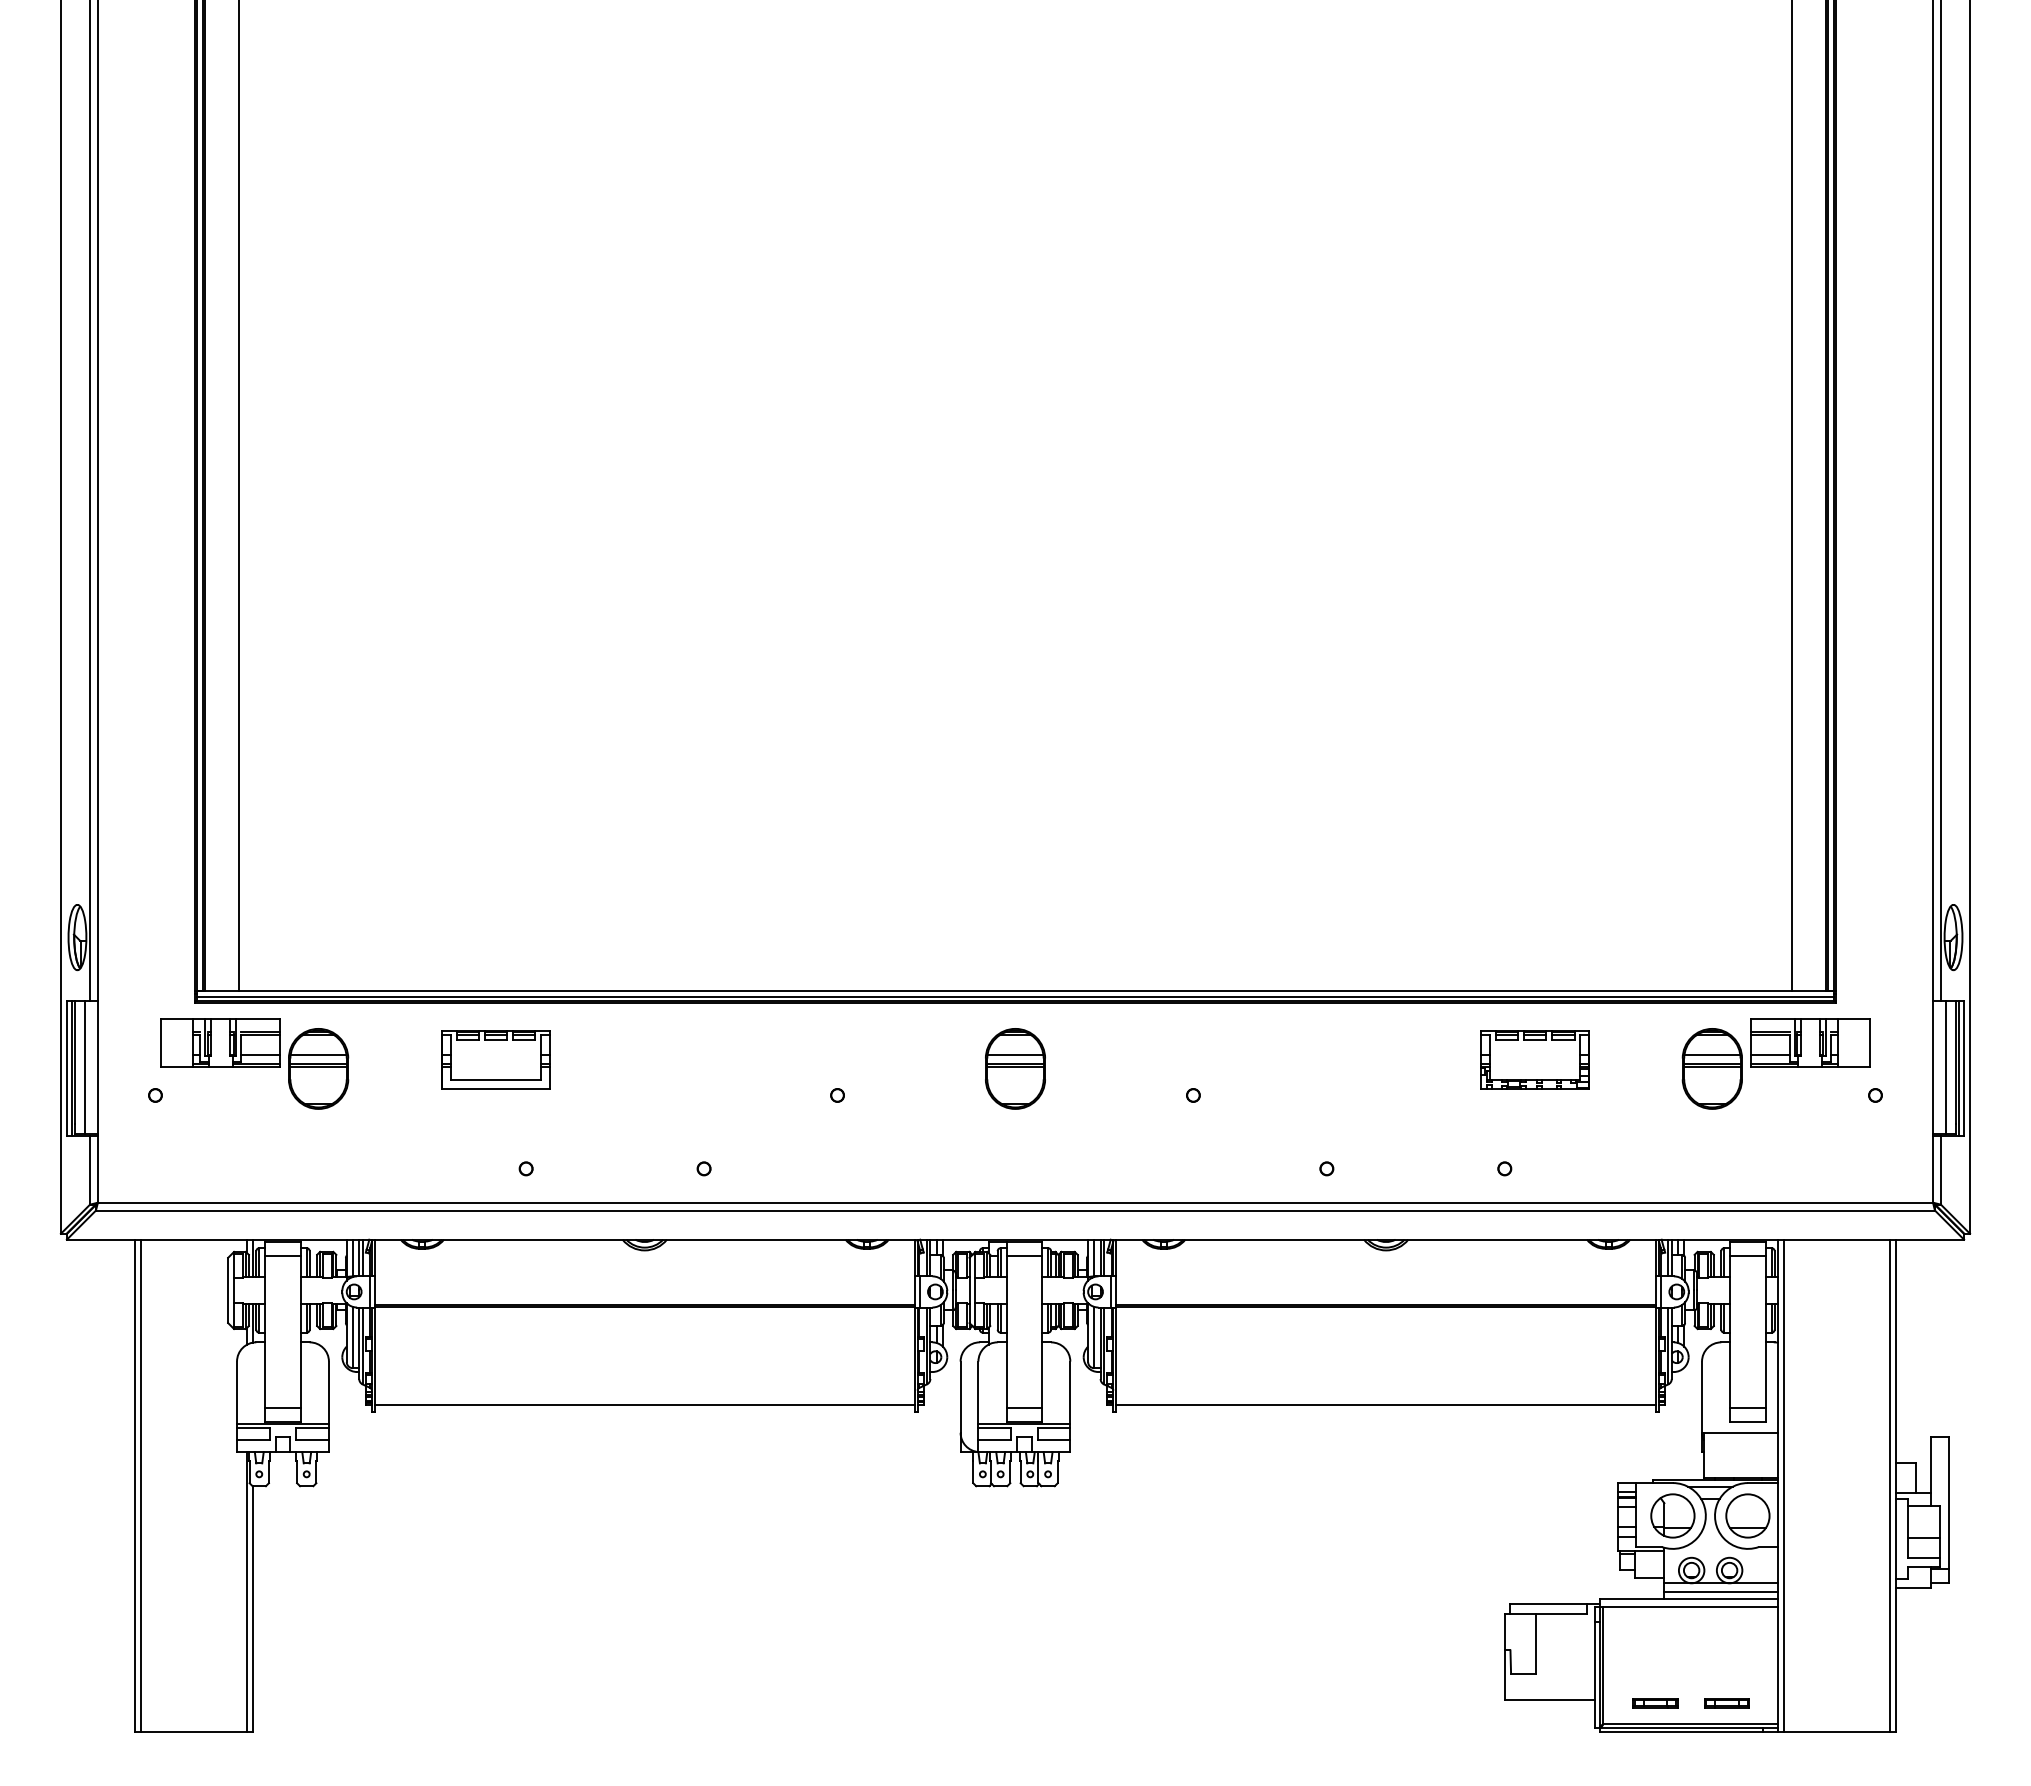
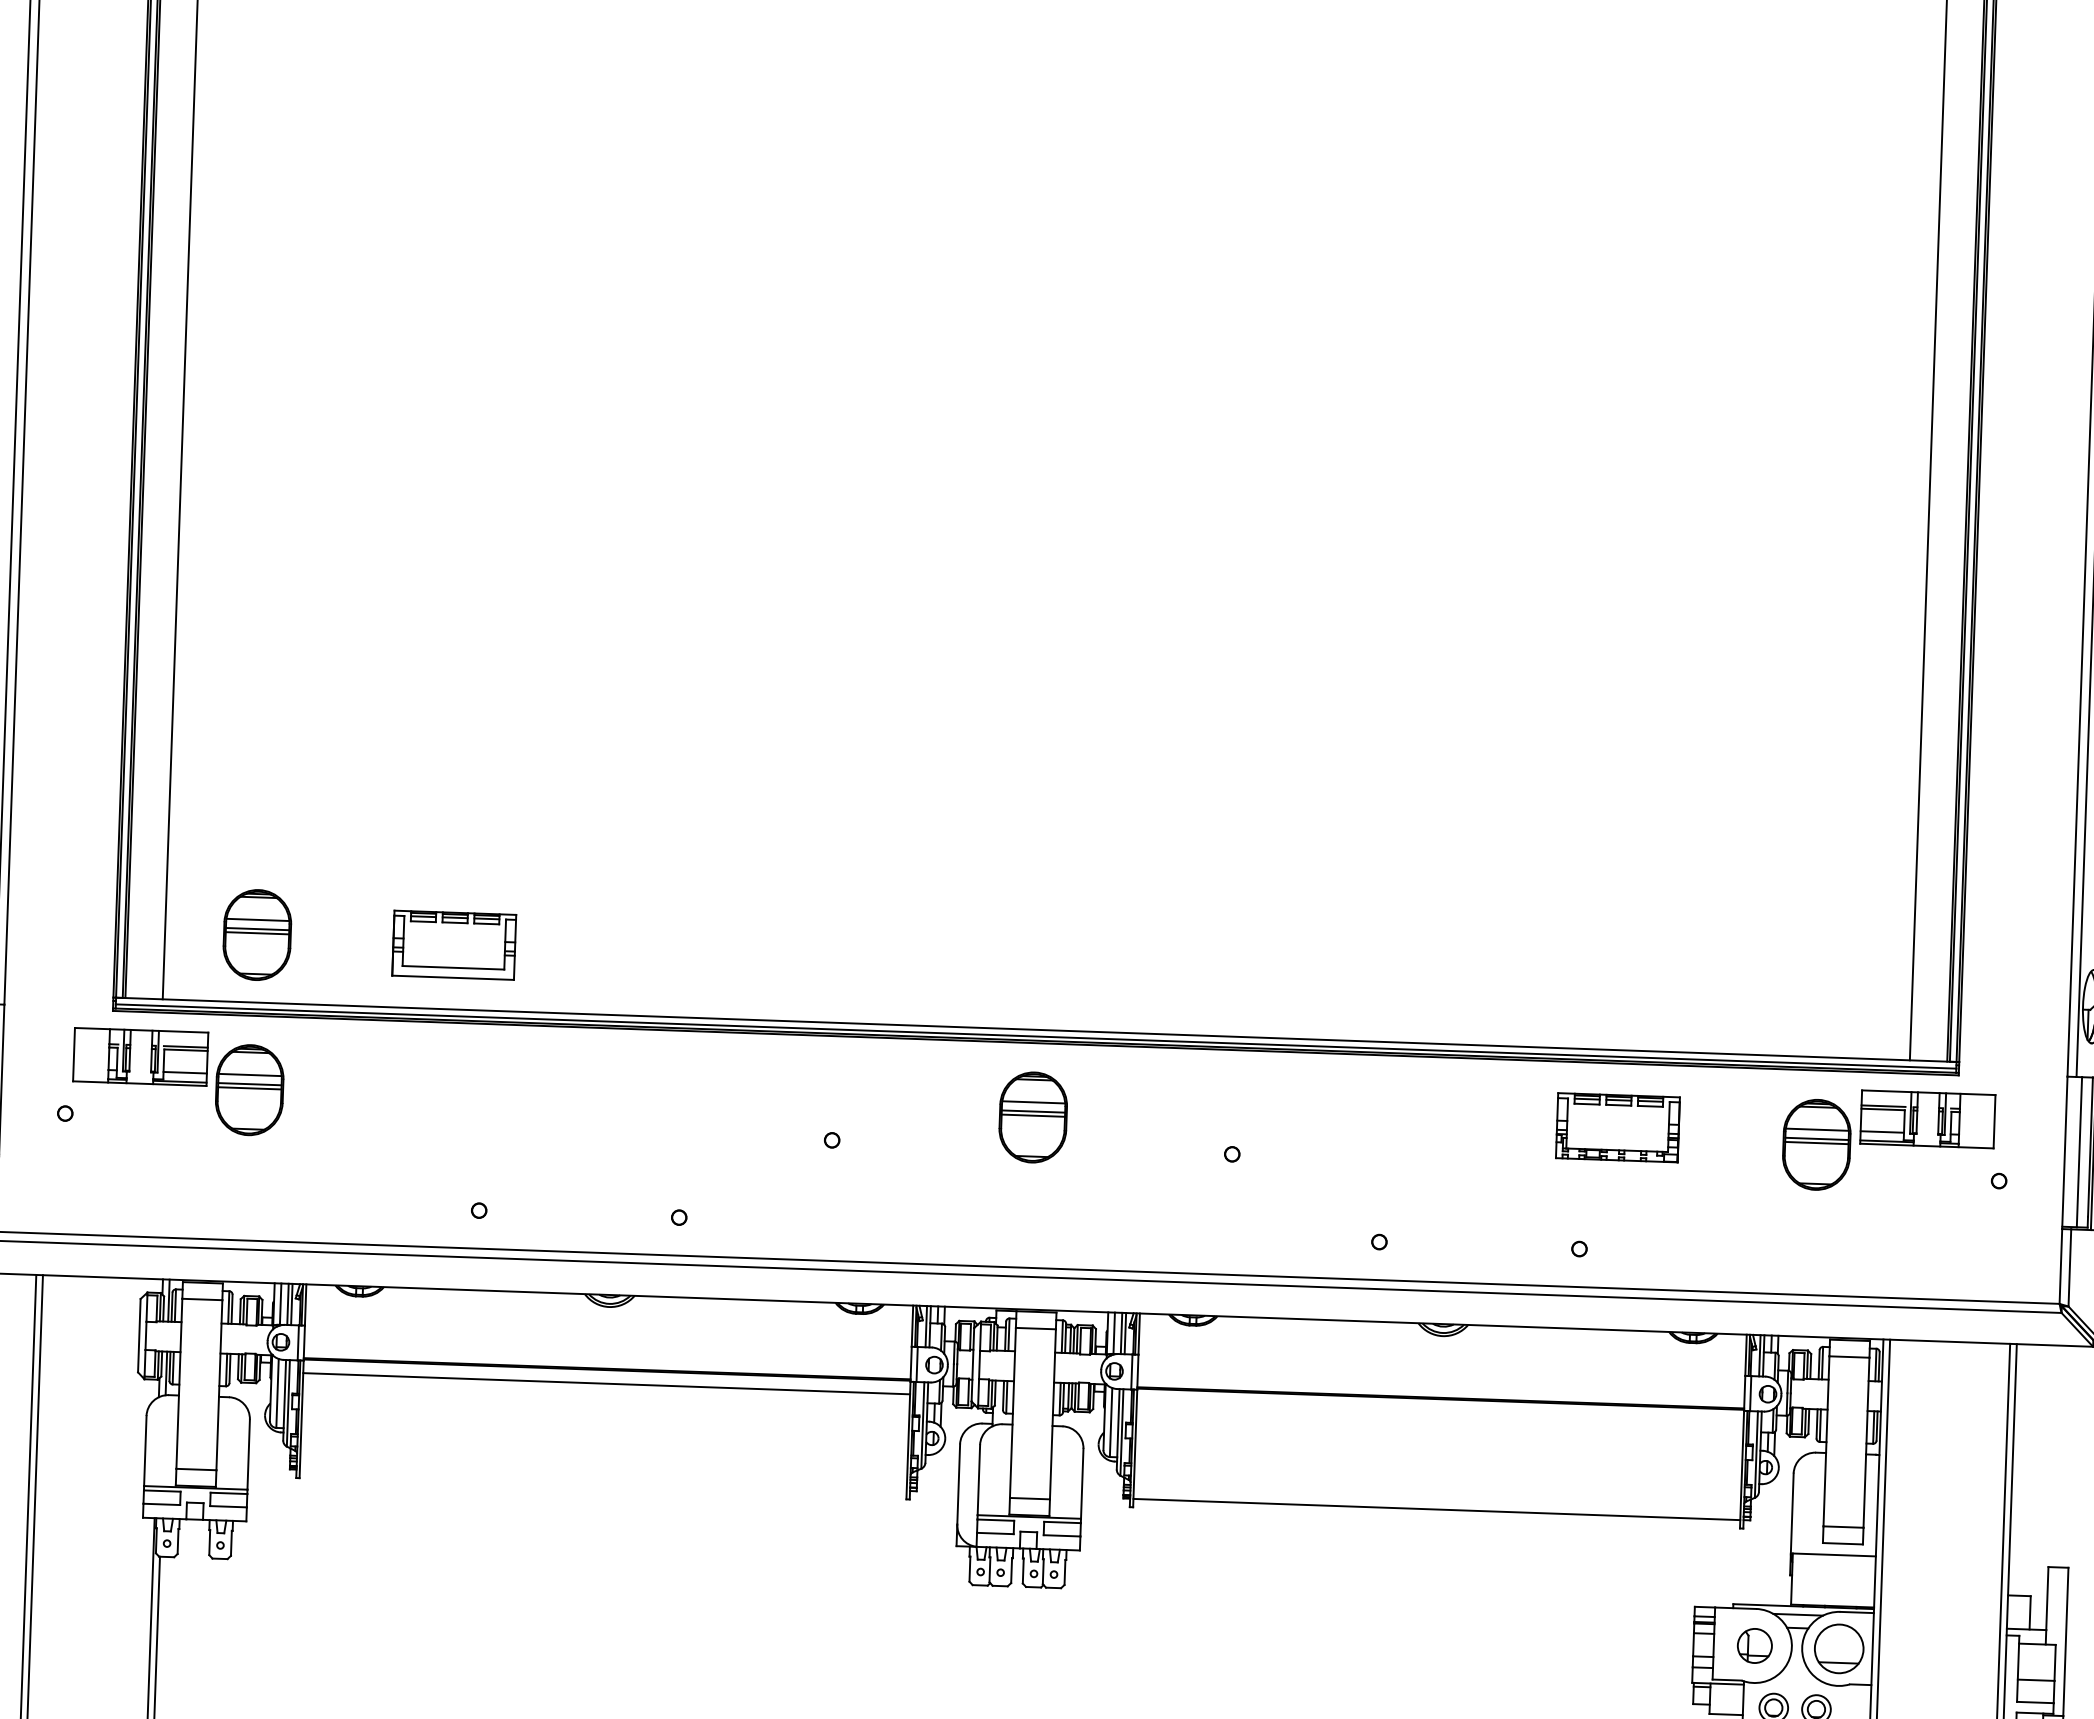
part: (320, 930) -> (257, 934), added
part: (495, 1059) -> (453, 944), moved
line: (644, 1404) -> (606, 1383), moved
part: (1672, 1515) -> (1754, 1645), size x0.7

